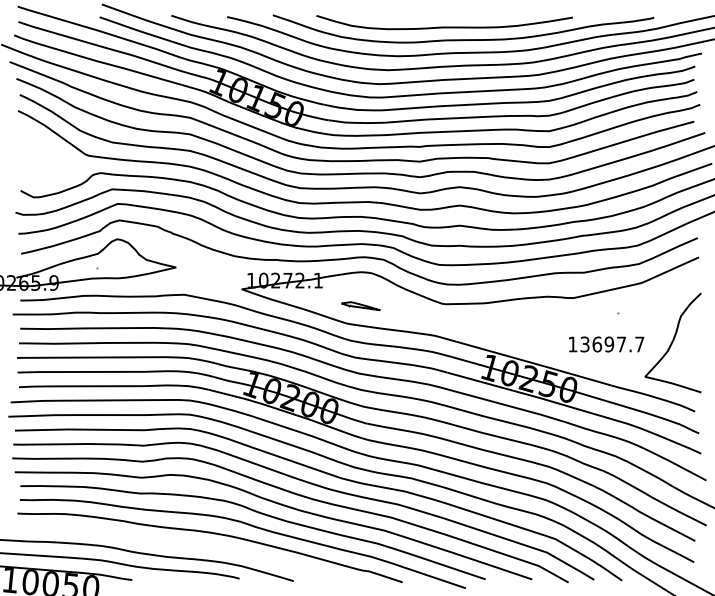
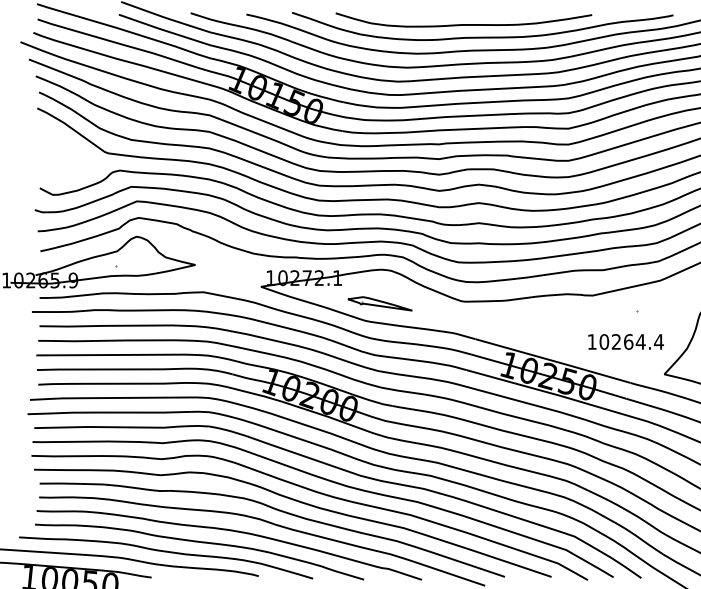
part: (360, 305) -> (379, 302), size x1.67
text: (612, 344) -> (631, 341), 13697.7 -> 10264.4
curve: (179, 545) -> (198, 542), added

